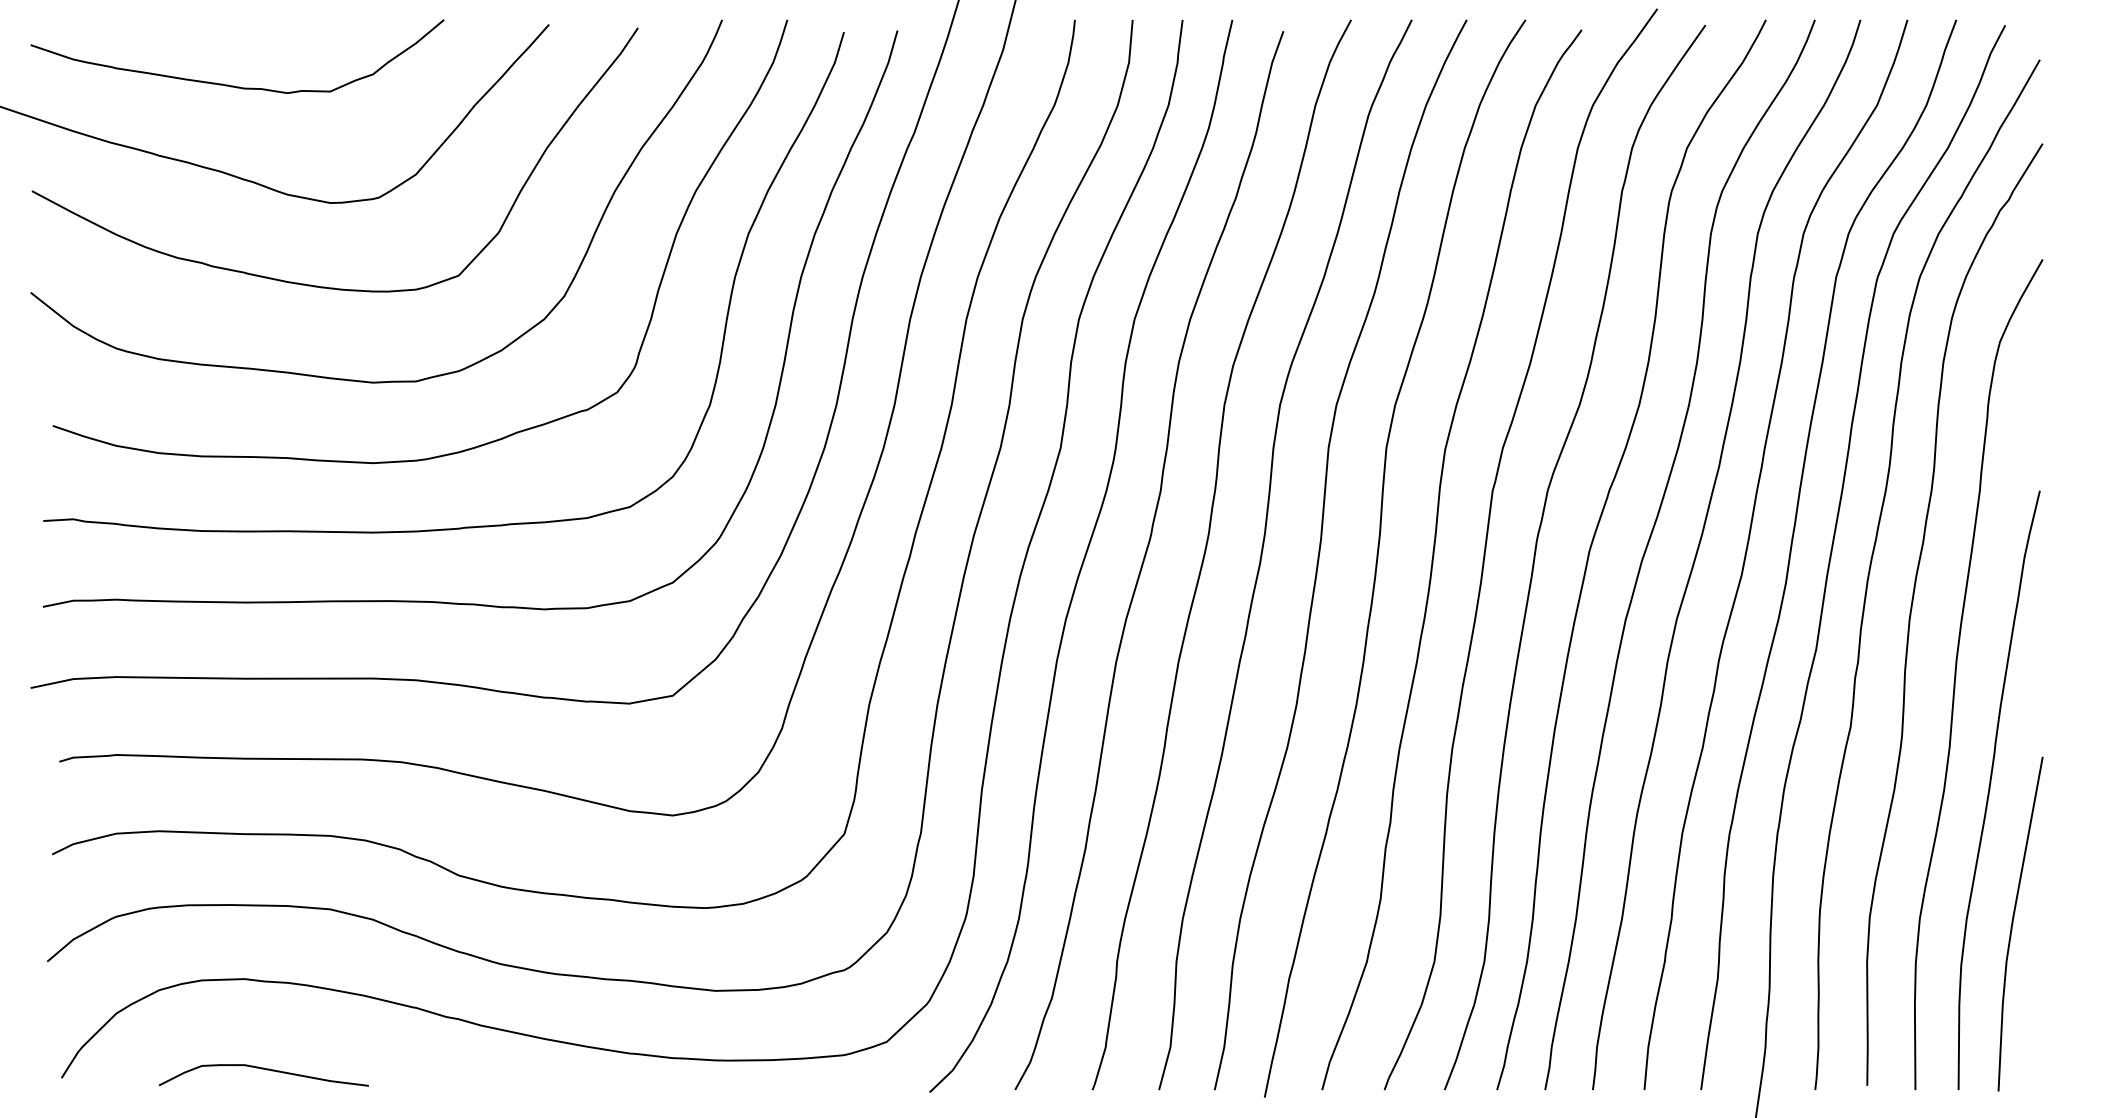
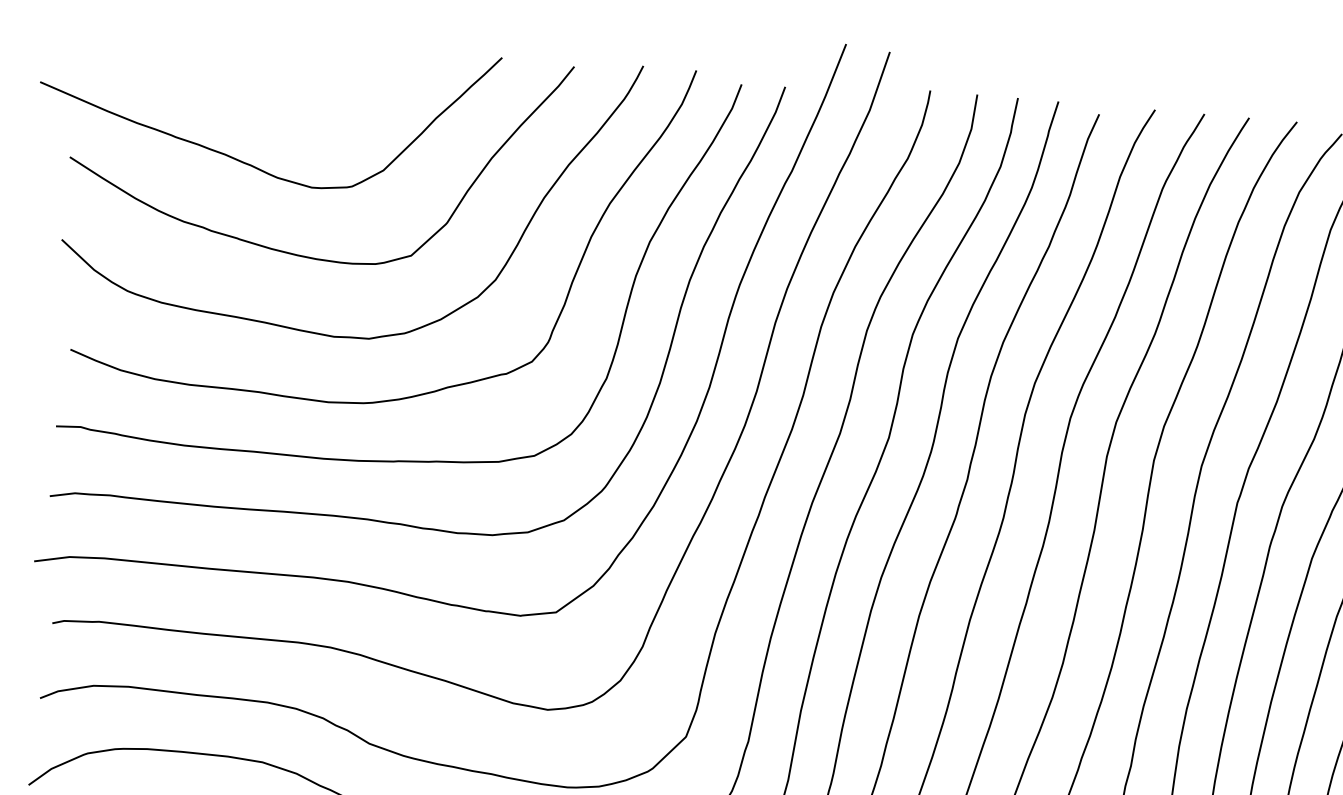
curve: (234, 85) -> (242, 85), removed

